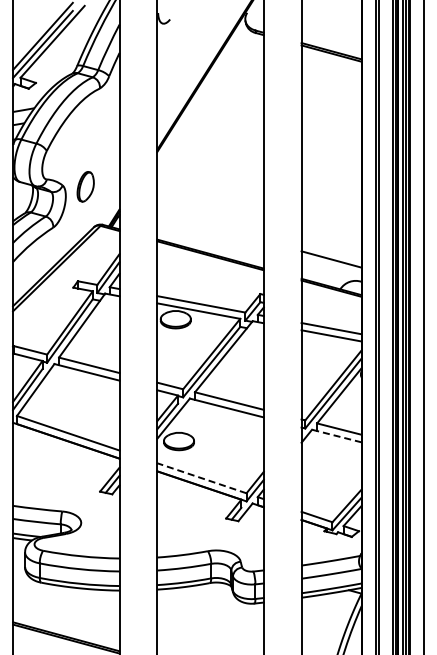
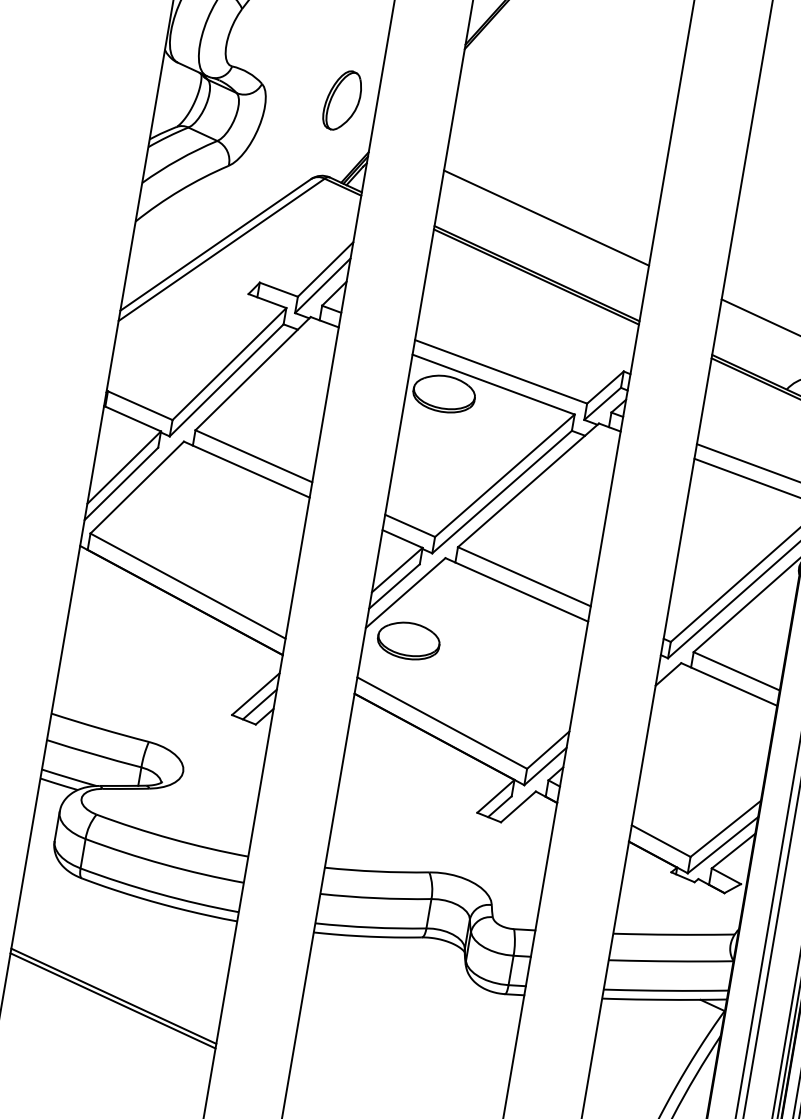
part: (85, 186) -> (342, 99), moved
line: (210, 226) -> (546, 217), added
line: (336, 436) -> (728, 685), dashed -> solid
line: (201, 478) -> (441, 723), dashed -> solid

